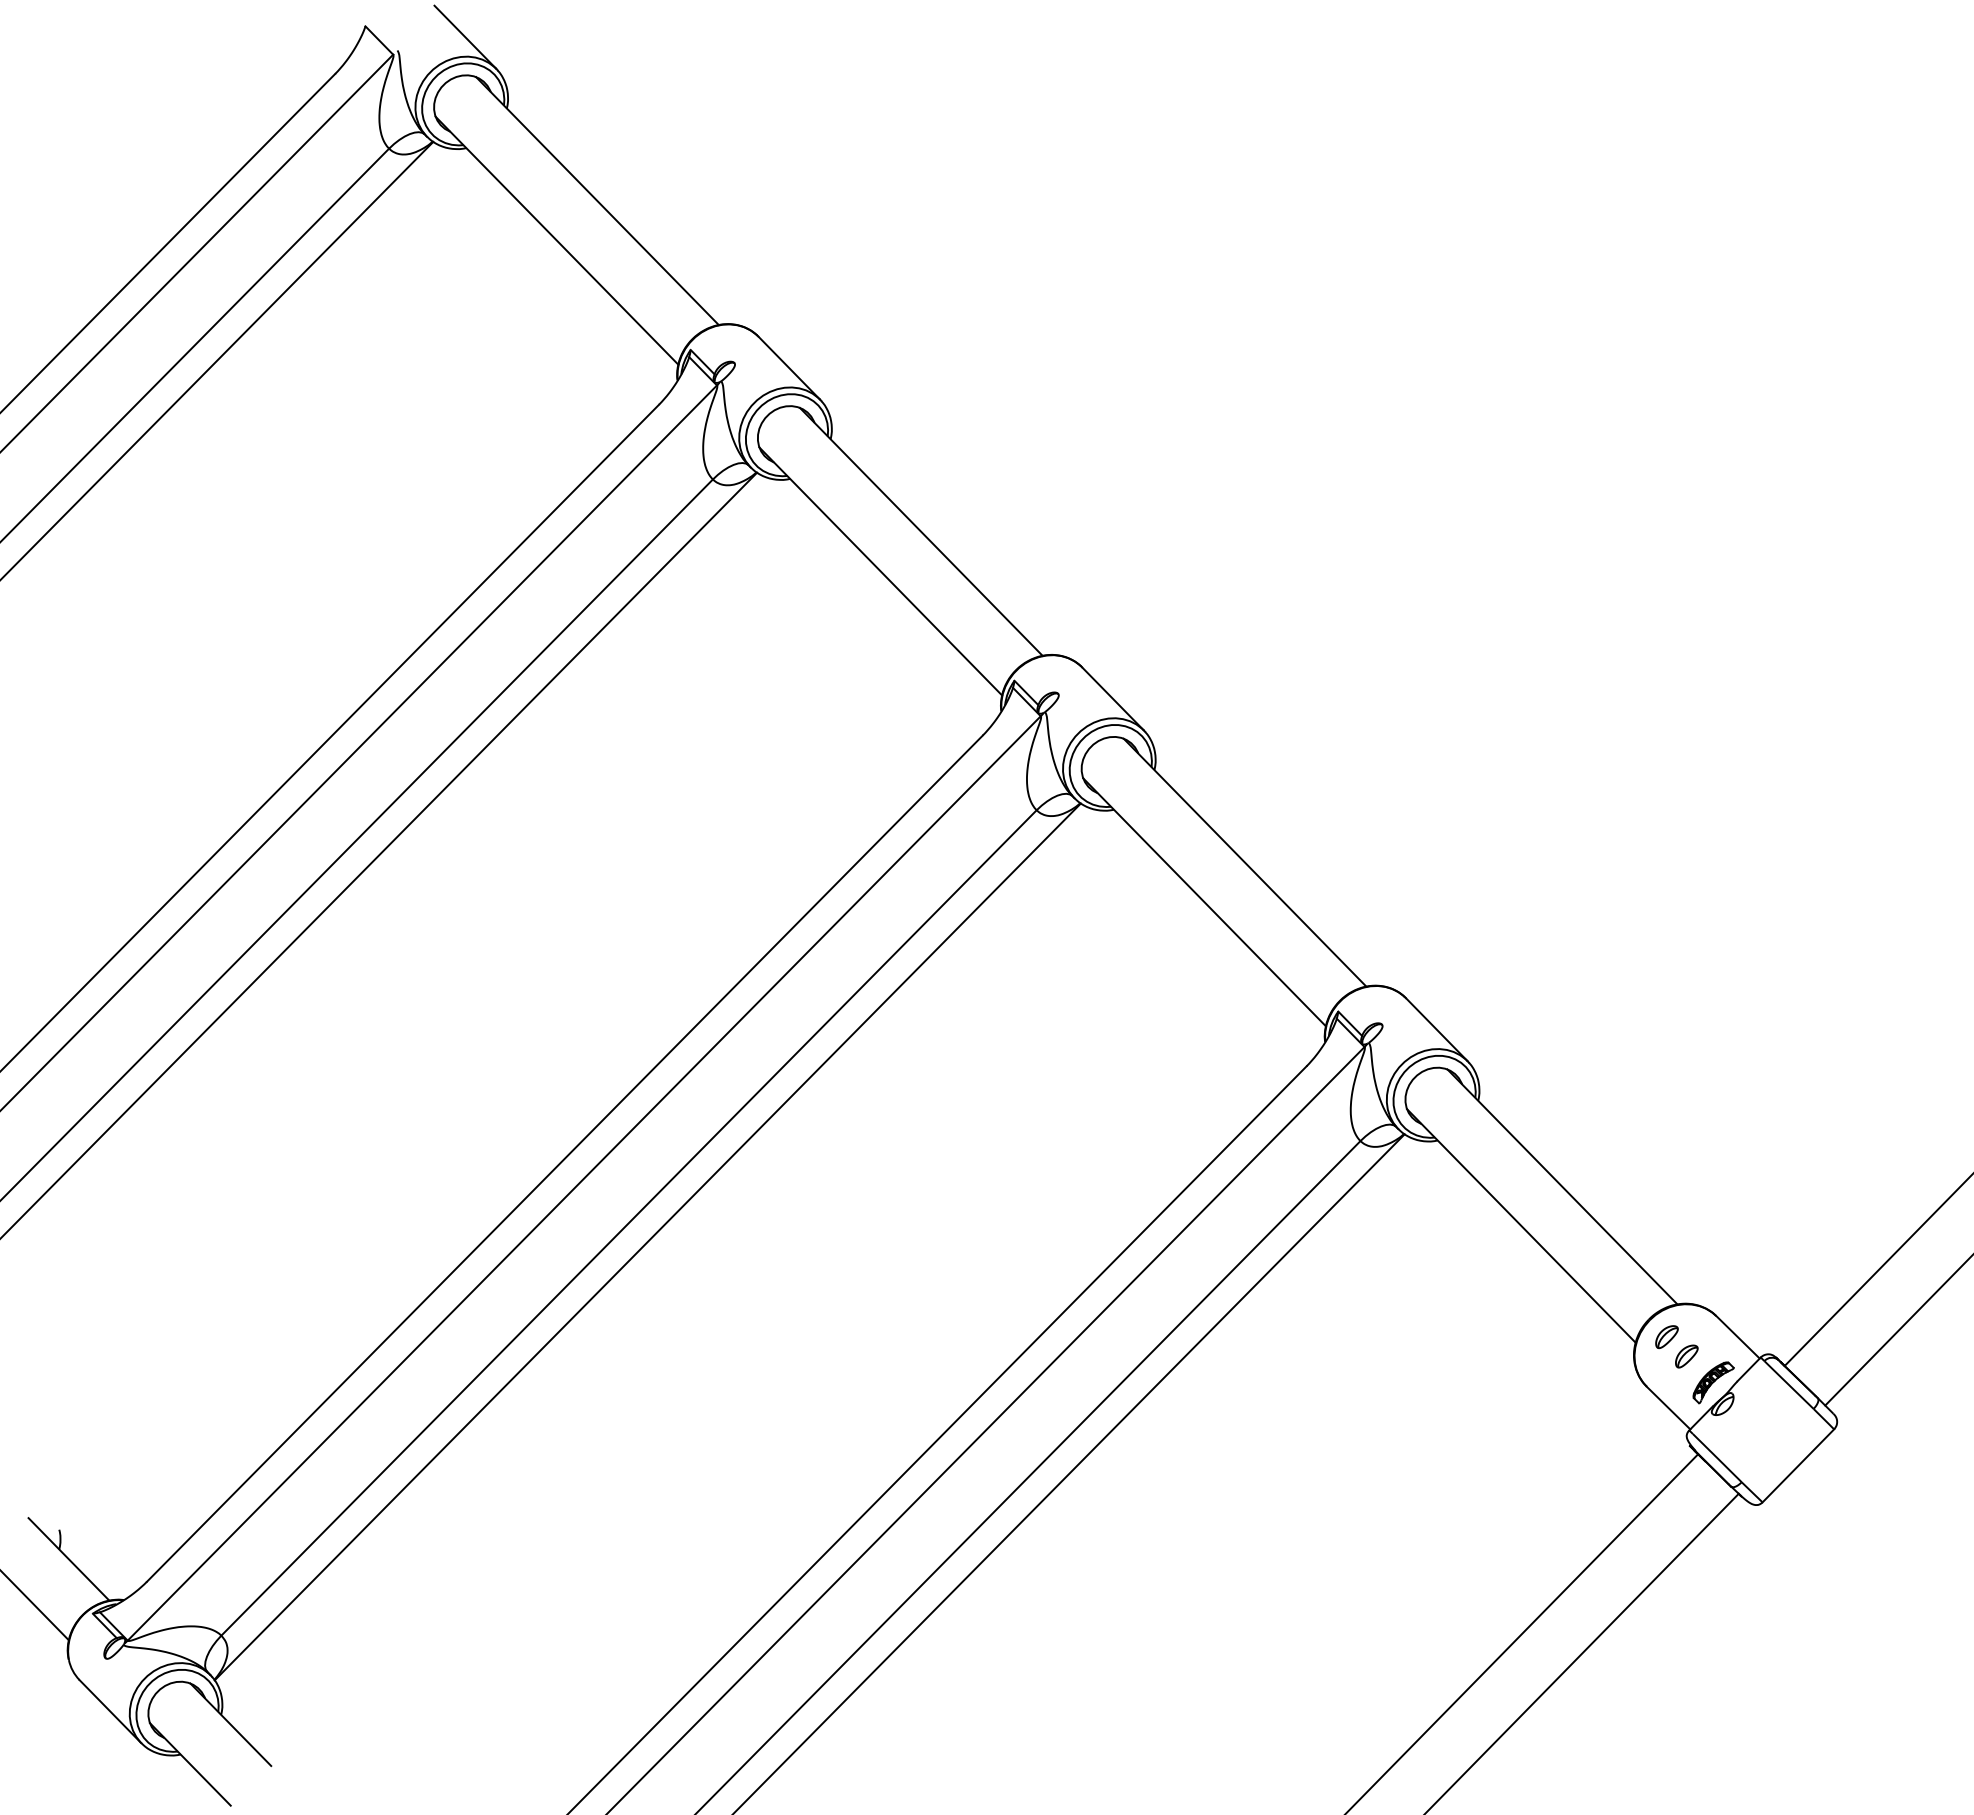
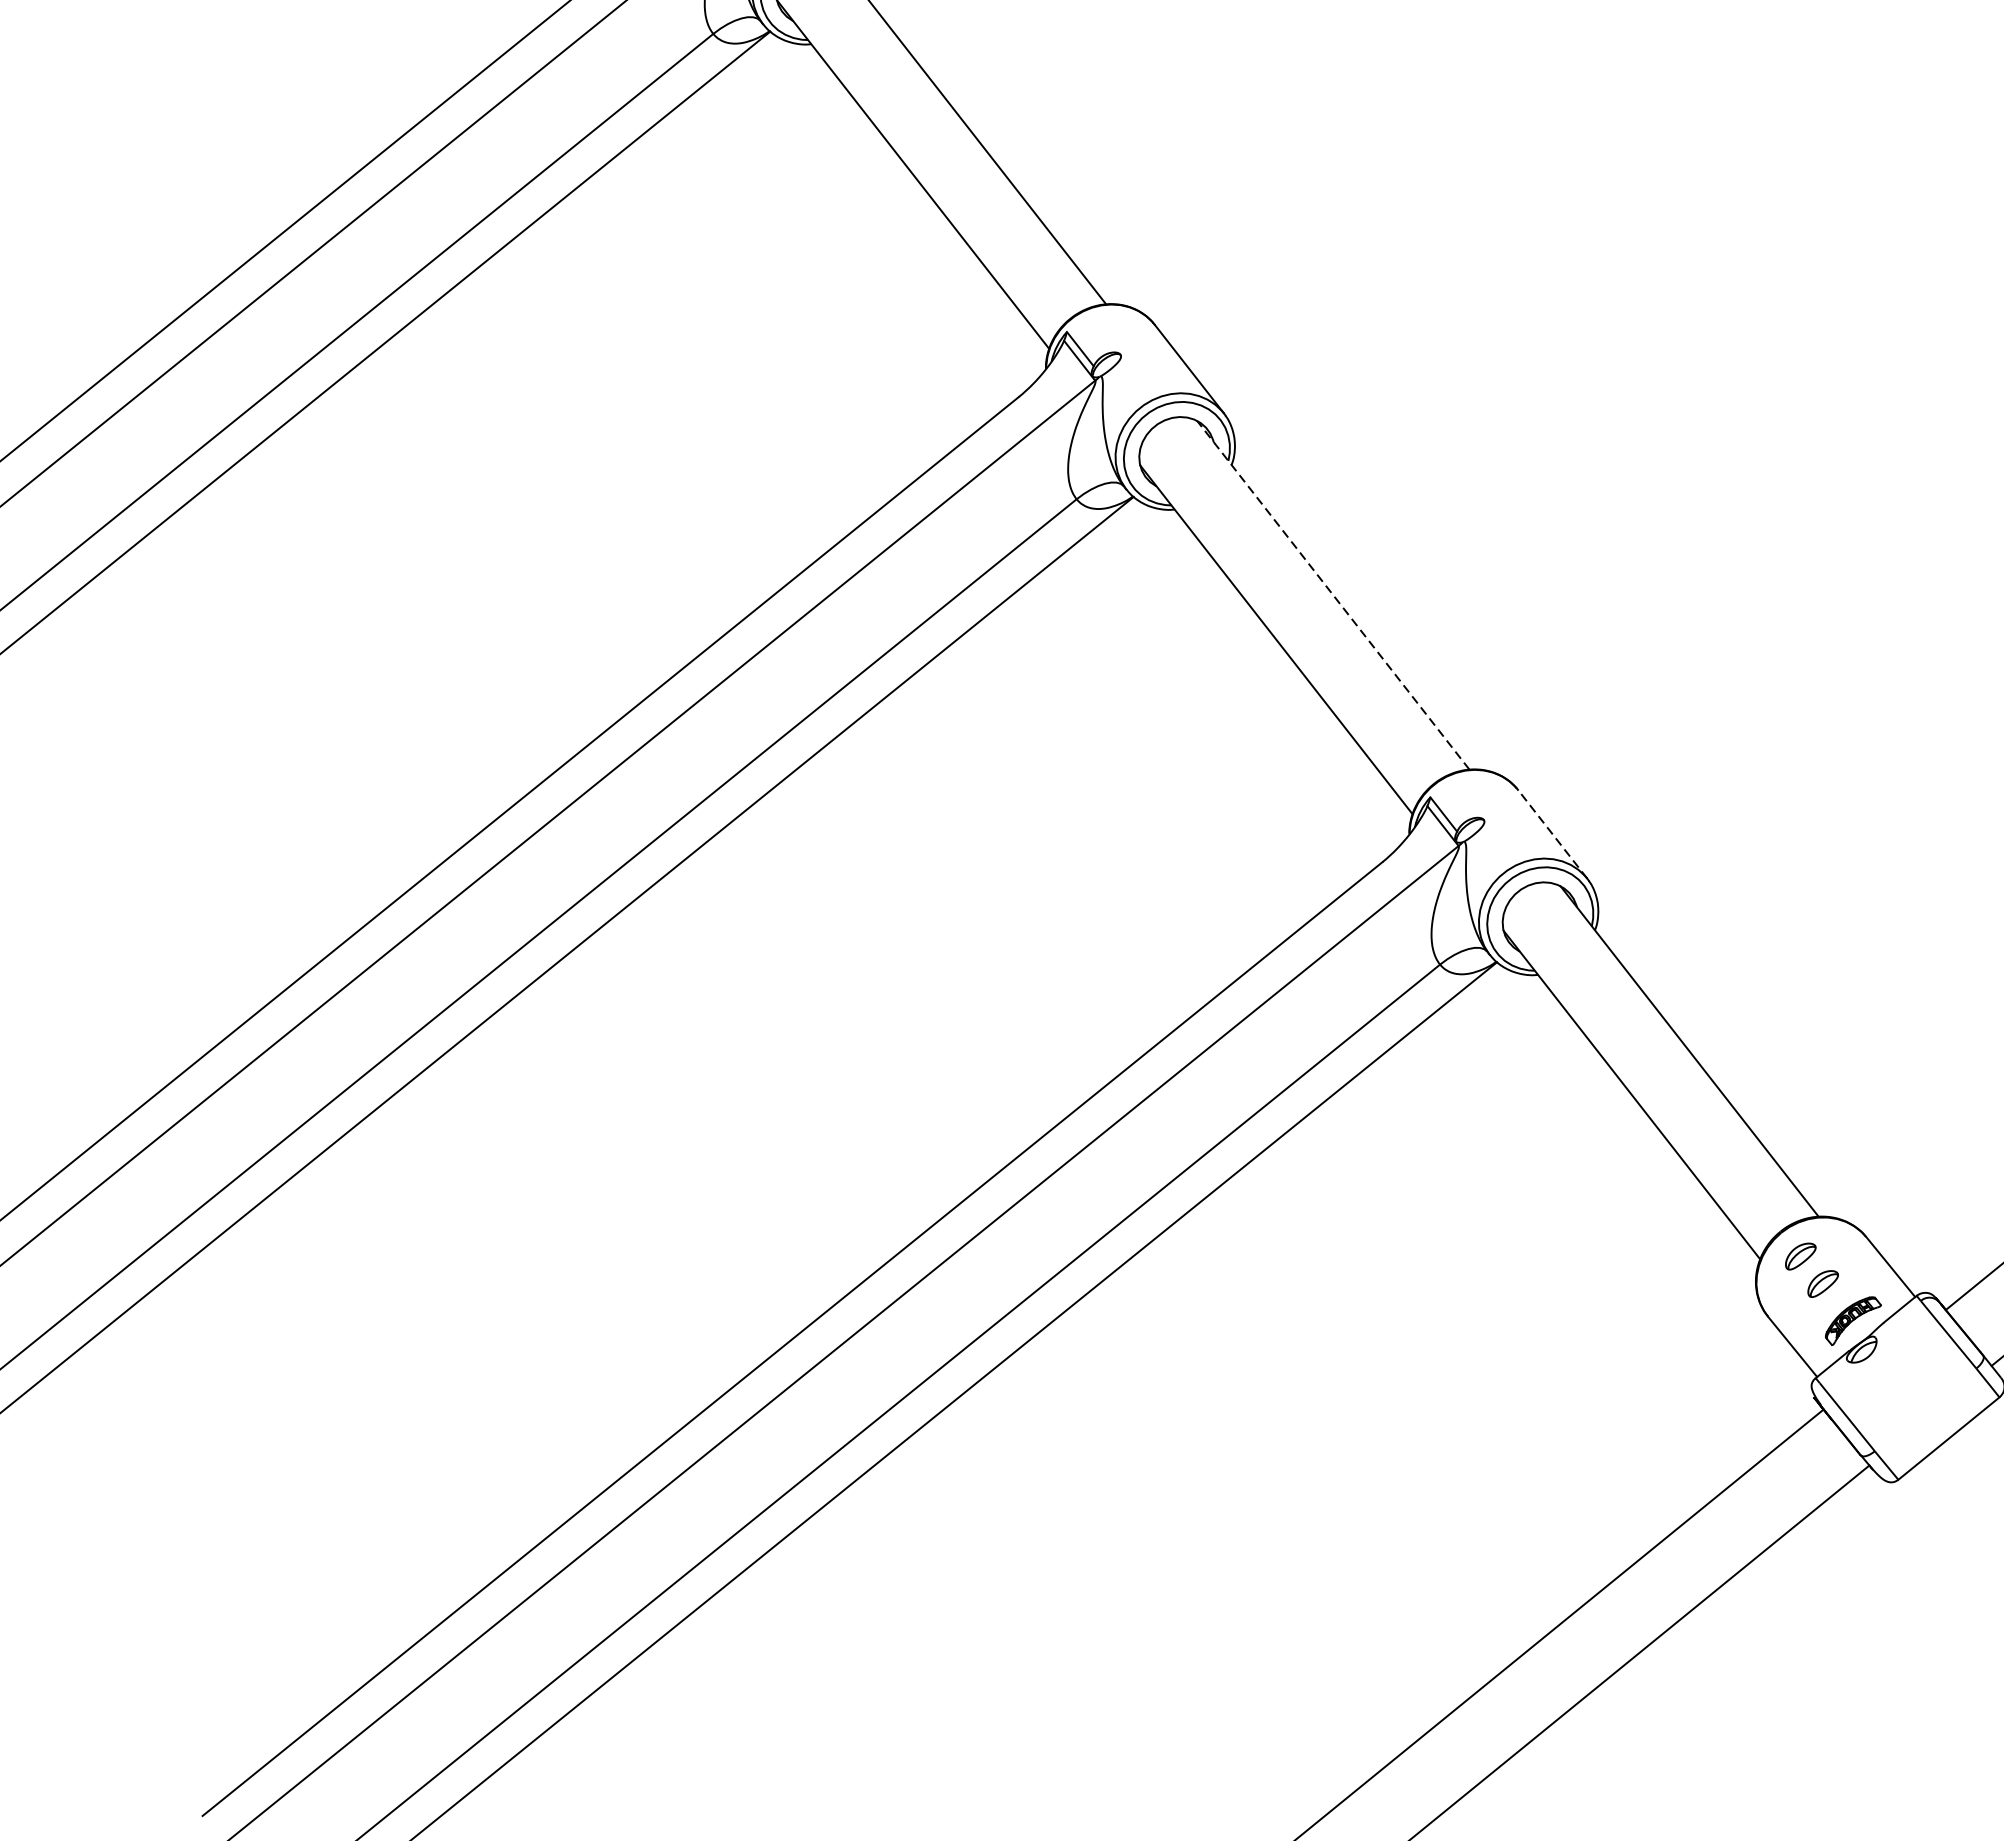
line: (1244, 862) -> (1332, 595), solid -> dashed
line: (1436, 1029) -> (1552, 834), solid -> dashed

